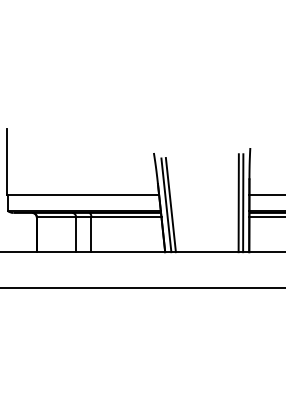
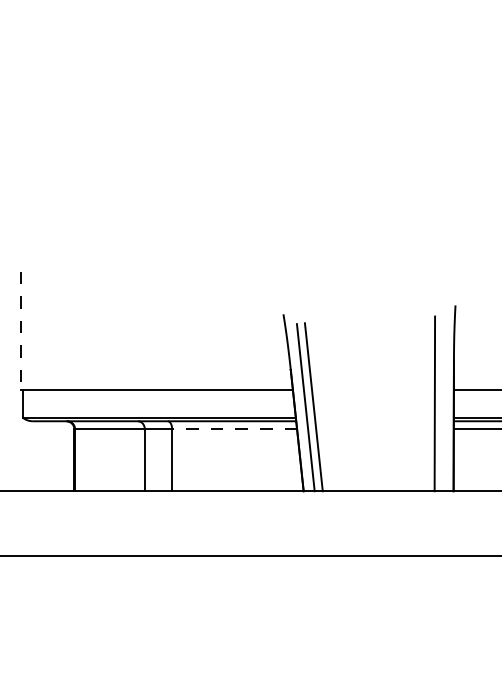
line: (6, 162) -> (20, 331), solid -> dashed
line: (243, 203) -> (443, 404), removed
line: (126, 217) -> (234, 429), solid -> dashed

